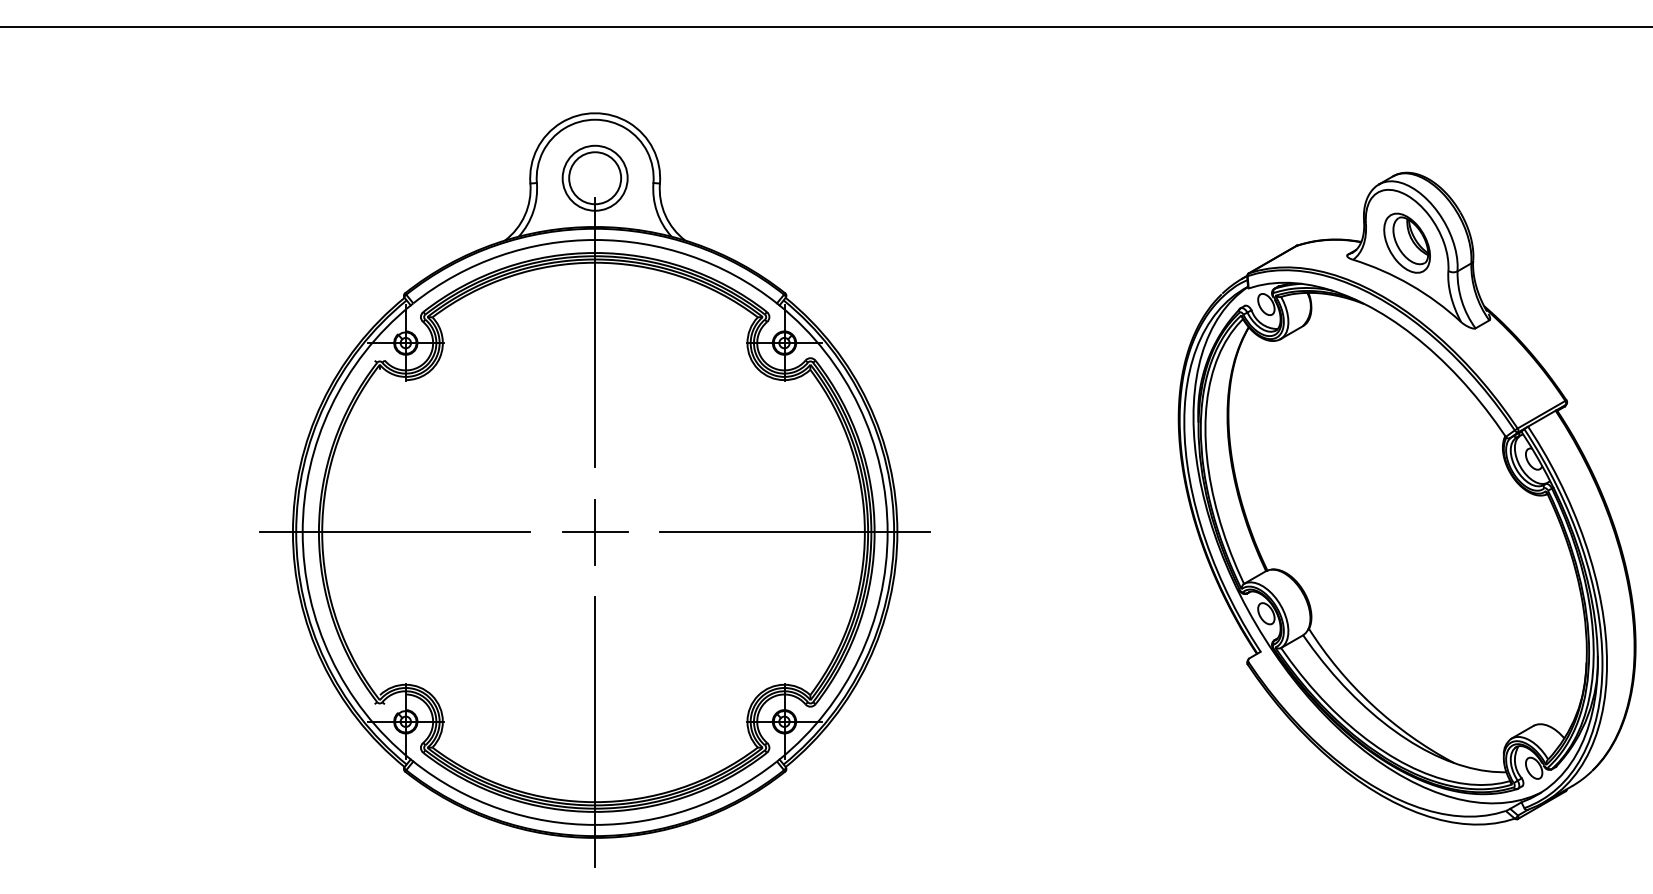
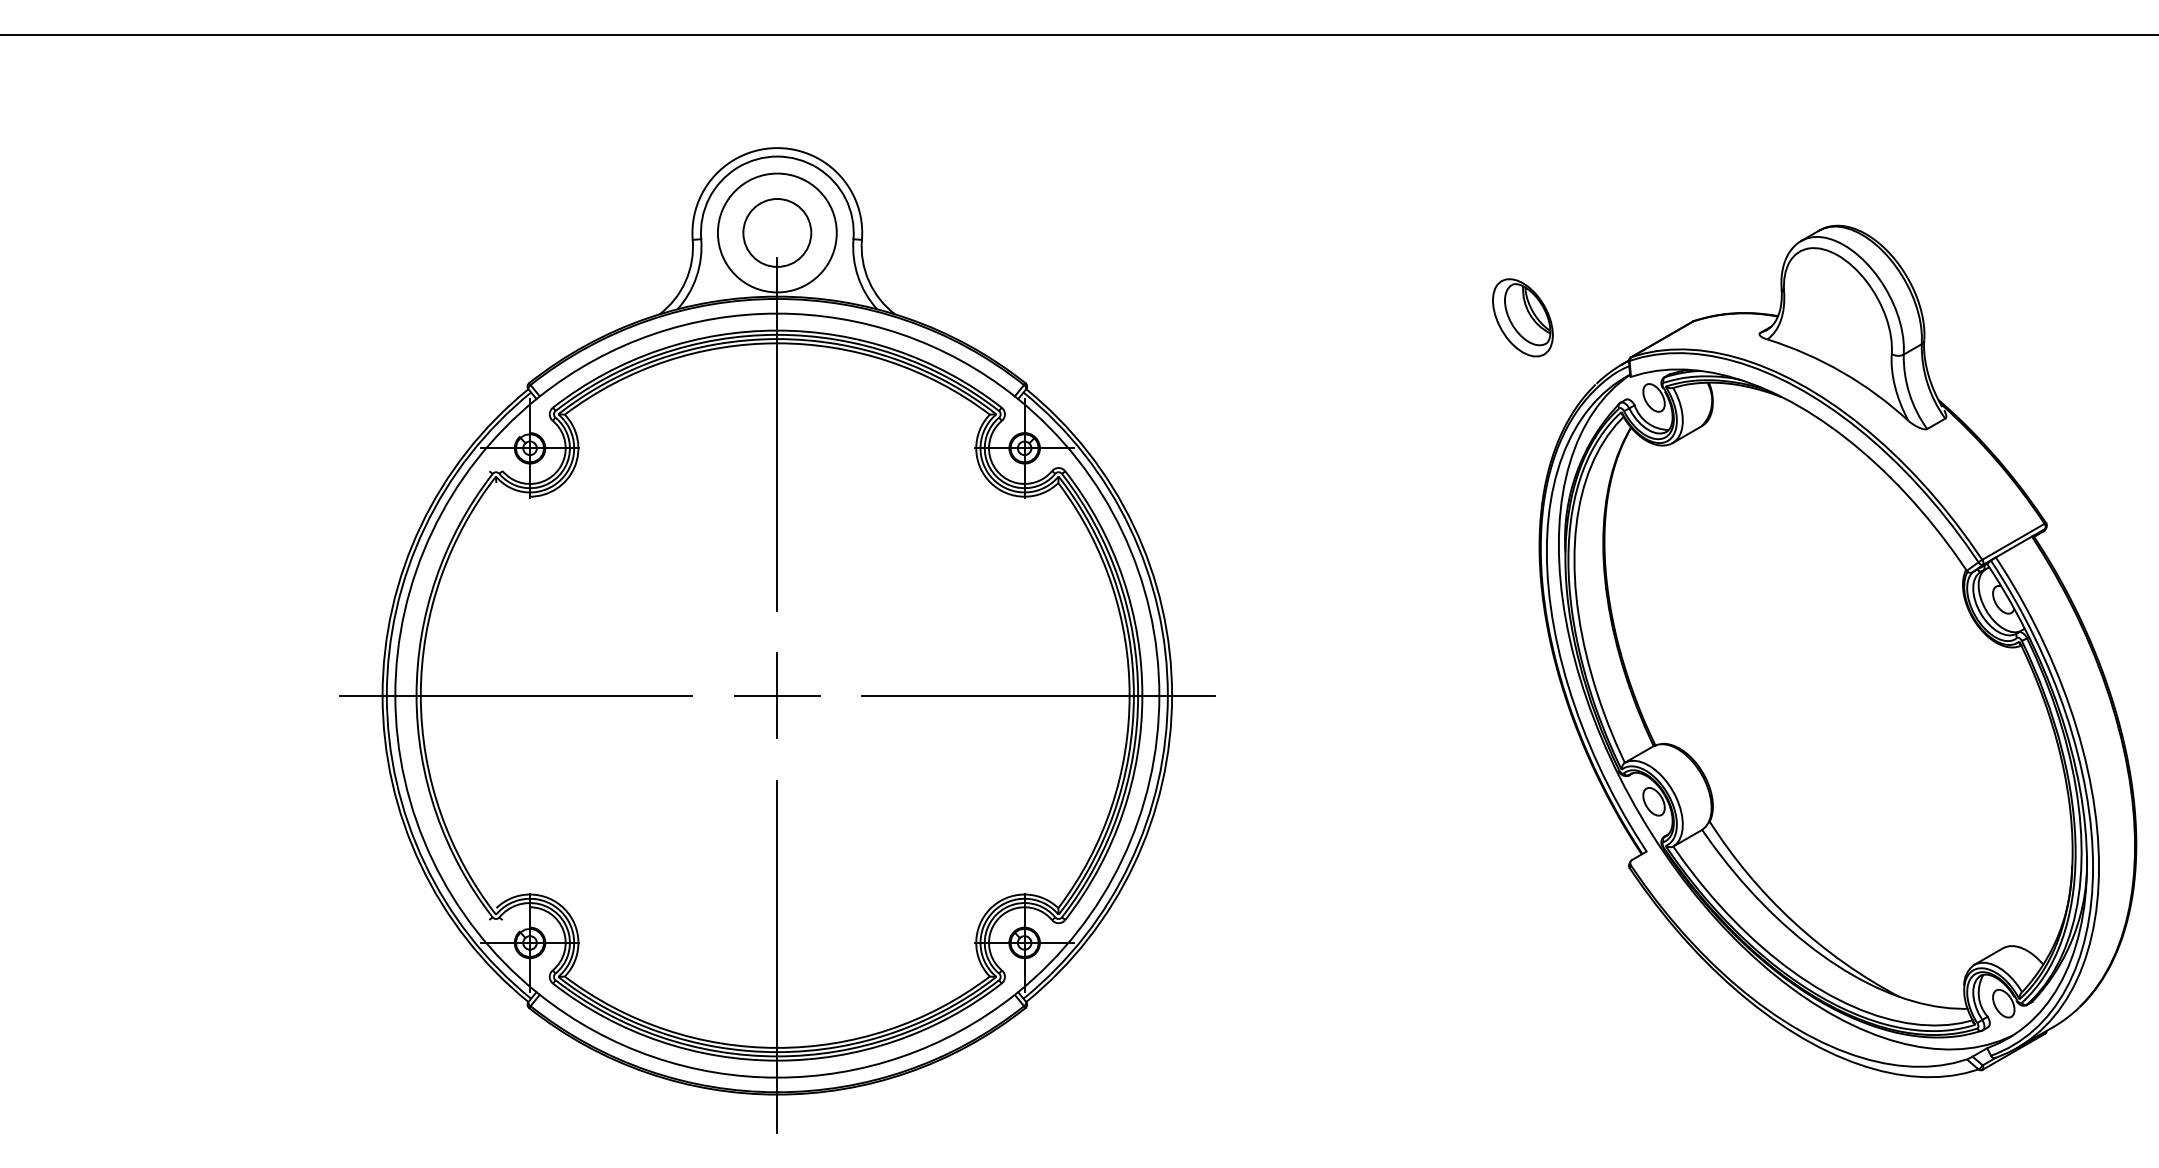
circle: (594, 177) -> (776, 232), size x1.4
part: (1406, 242) -> (1522, 317), moved

